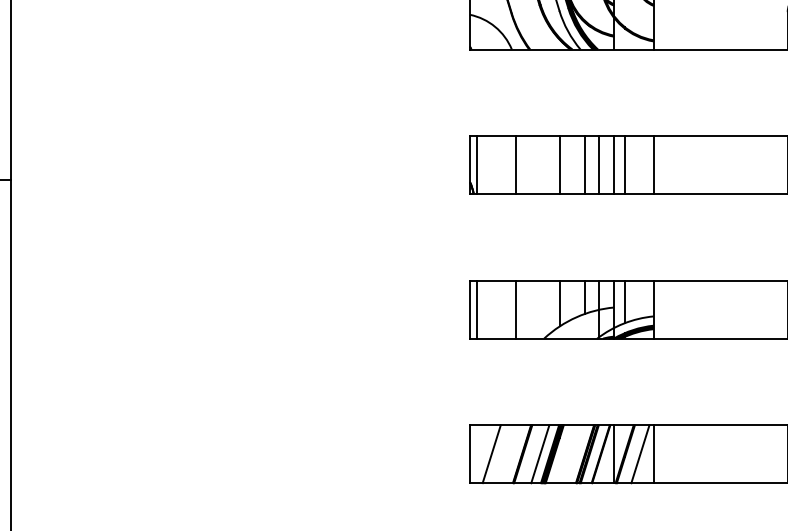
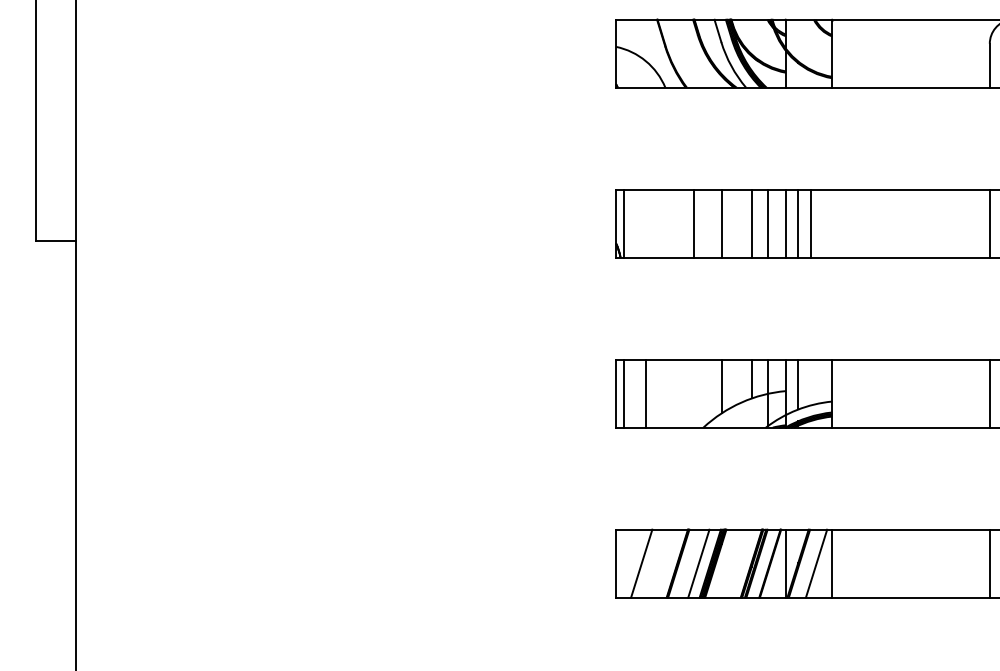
line: (516, 164) -> (694, 223), moved
line: (653, 164) -> (811, 223), moved
line: (516, 309) -> (646, 393), moved

